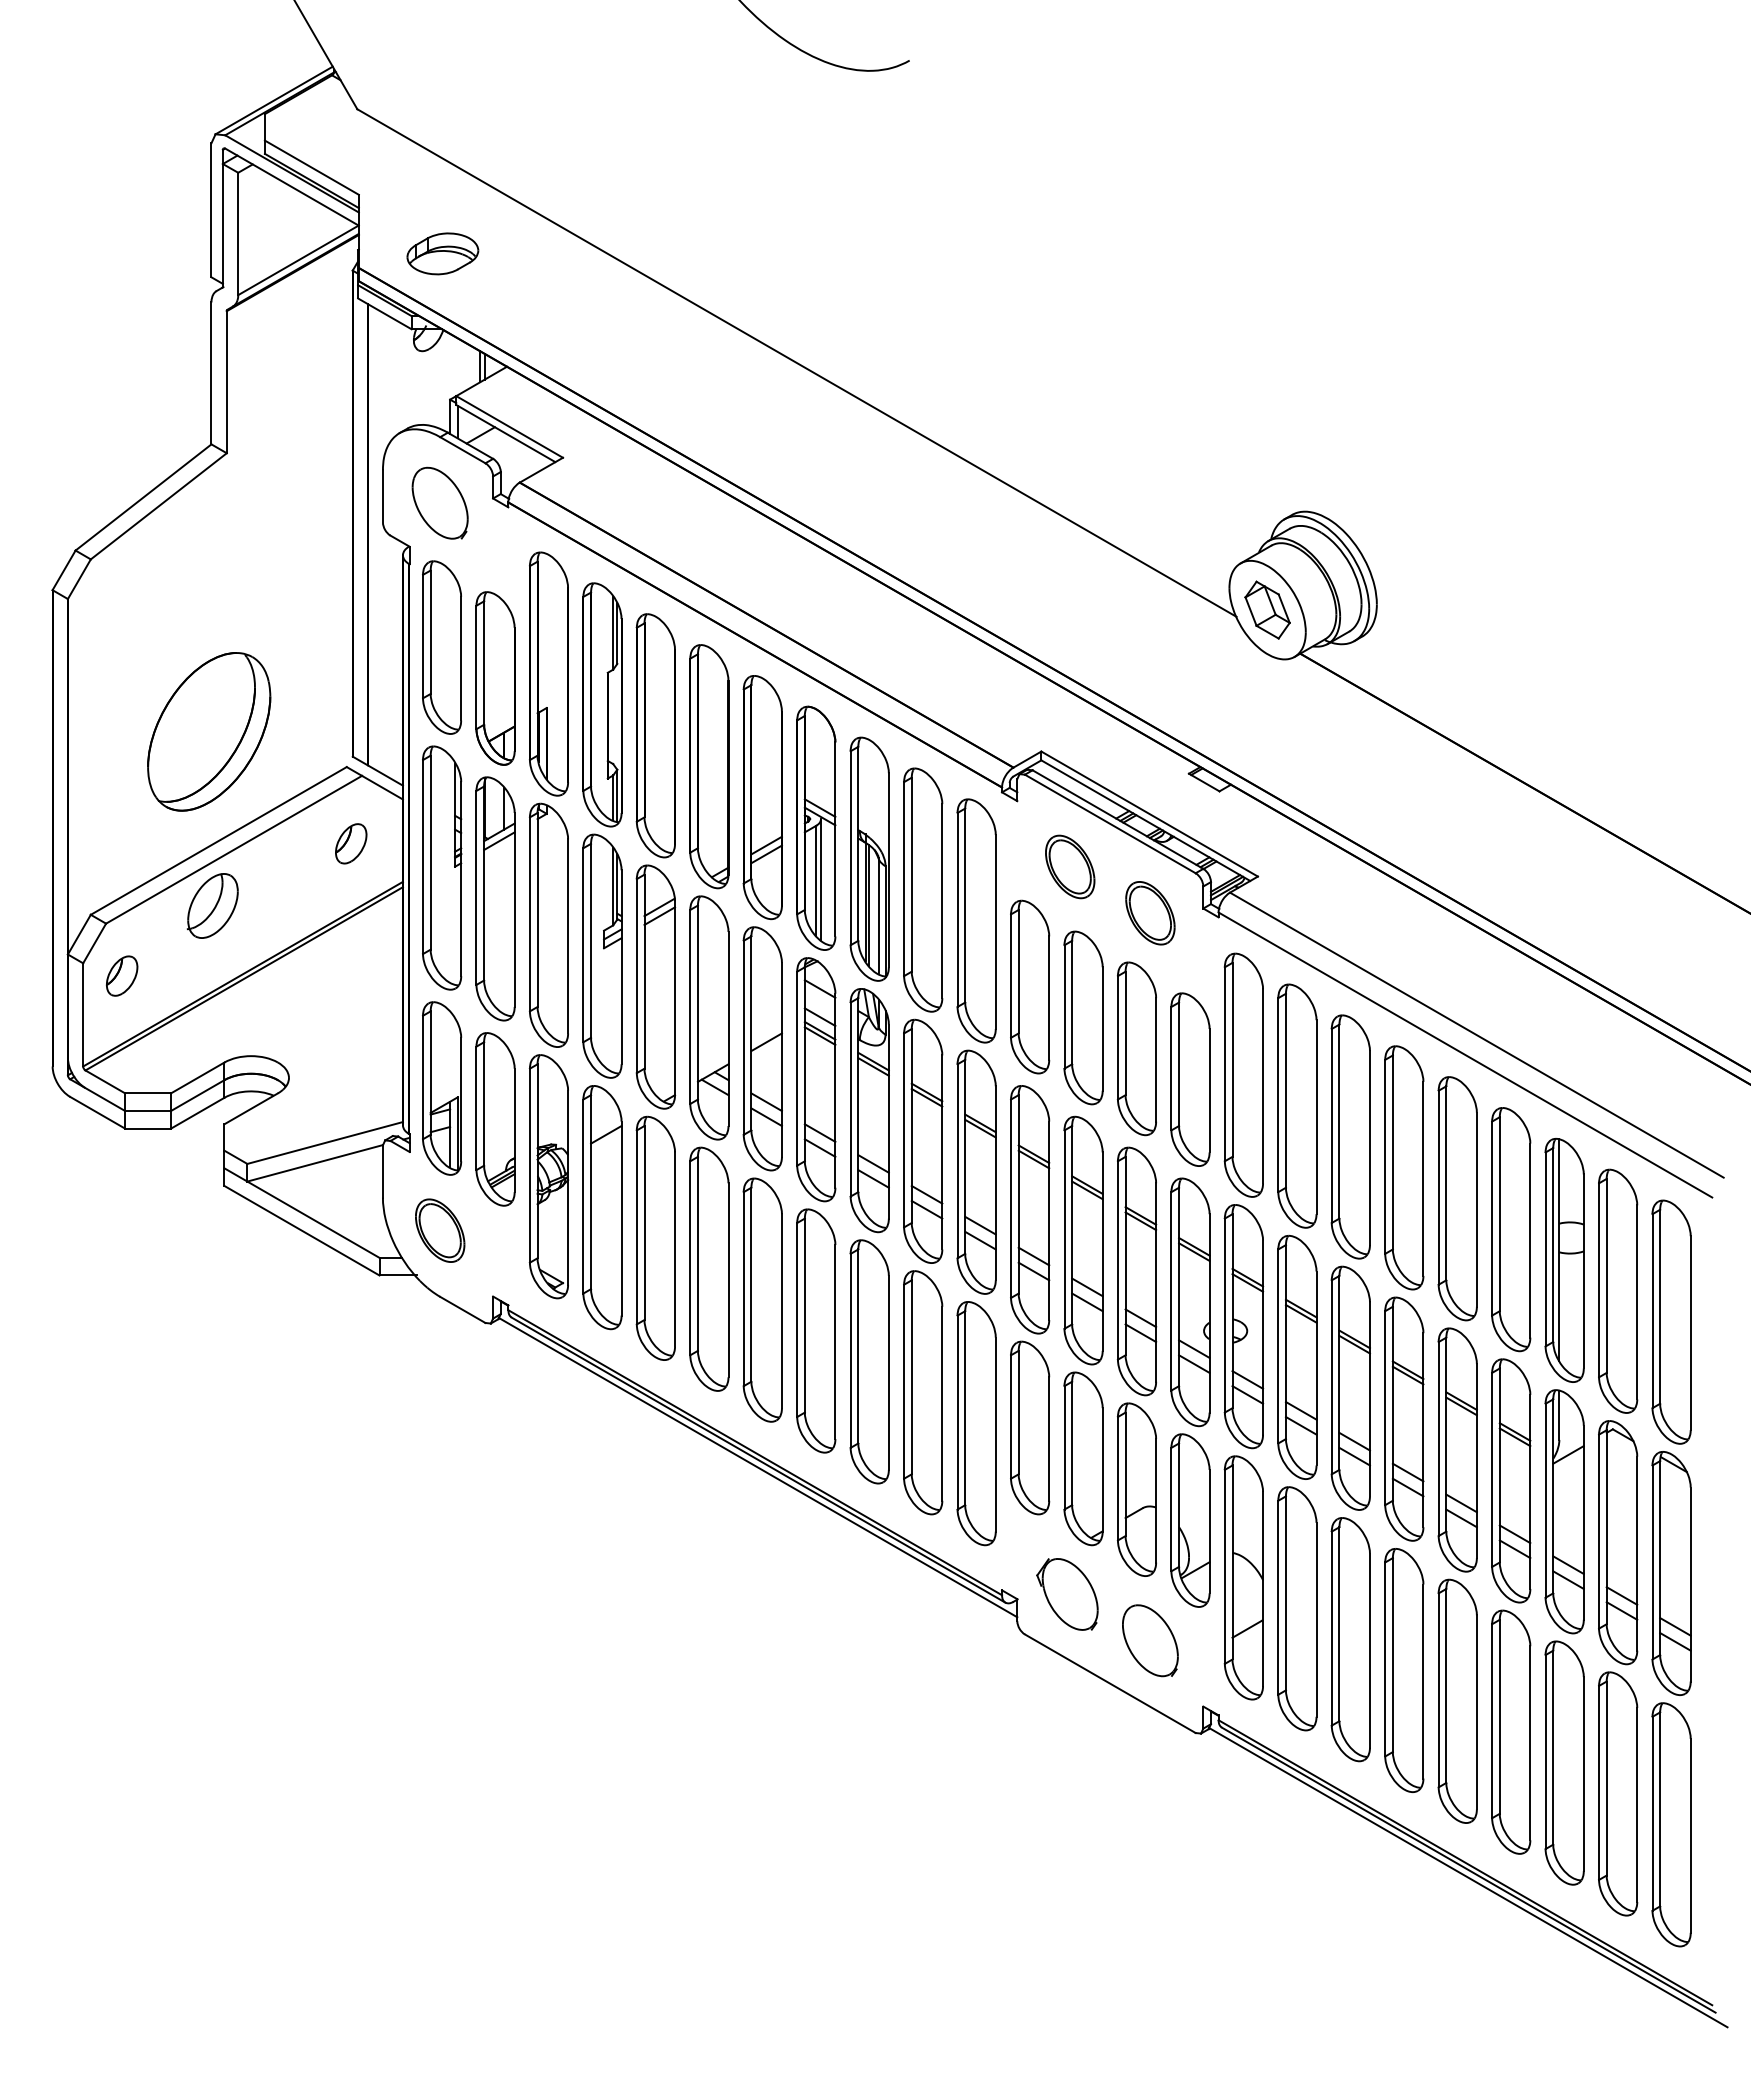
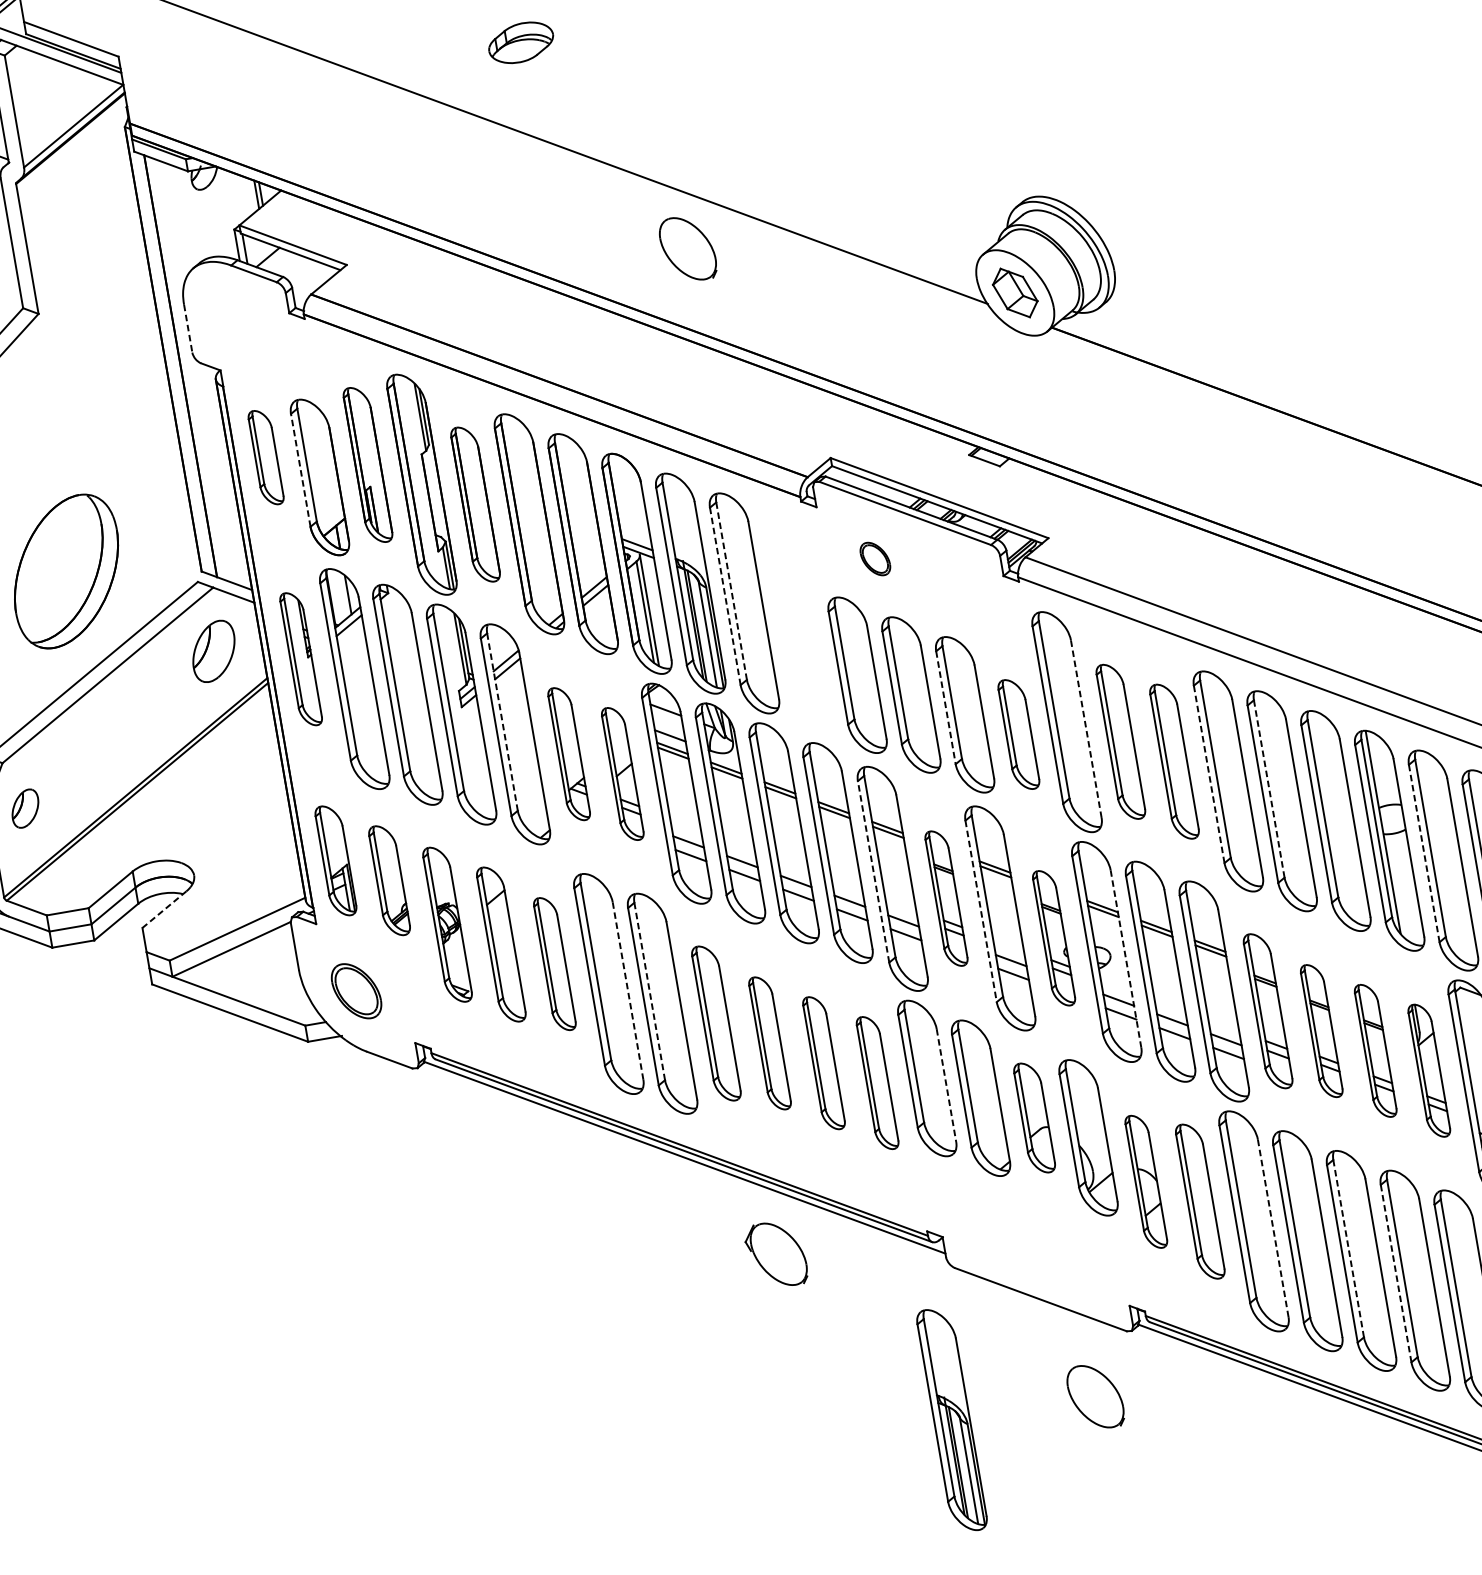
part: (442, 253) -> (520, 42), moved
line: (382, 496) -> (187, 328), solid -> dashed
part: (439, 502) -> (687, 248), moved
part: (441, 647) -> (265, 457), size x0.6
line: (476, 667) -> (300, 470), solid -> dashed
part: (548, 673) -> (367, 464), size x0.7
part: (655, 735) -> (475, 504), size x0.7
part: (351, 843) -> (214, 651), size x1.6
part: (1070, 866) -> (875, 558), size x0.6
part: (442, 867) -> (301, 658), size x0.6
line: (911, 874) -> (731, 591), solid -> dashed
line: (904, 879) -> (725, 596), solid -> dashed
part: (212, 905) -> (96, 729), removed
part: (1150, 913) -> (956, 588), removed
part: (976, 920) -> (798, 622), removed
line: (644, 971) -> (502, 721), solid -> dashed
part: (709, 1017) -> (569, 753), size x0.6
line: (1117, 1037) -> (945, 707), solid -> dashed
part: (762, 1048) -> (622, 773), size x0.6
part: (1190, 1079) -> (1018, 734), size x0.7
line: (1263, 1086) -> (1086, 729), solid -> dashed
part: (442, 1088) -> (336, 860), size x0.7
part: (1297, 1105) -> (1120, 741), size x0.7
line: (251, 1108) -> (164, 909), solid -> dashed
part: (495, 1119) -> (389, 880), size x0.7
part: (1350, 1136) -> (1174, 761), size x0.7
line: (1385, 1156) -> (1209, 774), solid -> dashed
part: (548, 1176) -> (447, 924), size x0.7
line: (1446, 1183) -> (1269, 789), solid -> dashed
line: (1011, 1198) -> (873, 871), solid -> dashed
part: (602, 1207) -> (501, 944), size x0.7
part: (655, 1237) -> (554, 963), size x0.6
part: (1083, 1240) -> (946, 898), size x0.6
line: (1117, 1260) -> (980, 911), solid -> dashed
line: (728, 1280) -> (628, 991), solid -> dashed
line: (1599, 1280) -> (1424, 853), solid -> dashed
line: (751, 1284) -> (649, 991), solid -> dashed
part: (1190, 1302) -> (1054, 938), size x0.6
part: (816, 1330) -> (716, 1023), size x0.7
line: (1263, 1337) -> (1126, 958), solid -> dashed
part: (869, 1361) -> (769, 1043), size x0.6
part: (923, 1392) -> (824, 1062), size x0.6
part: (1404, 1418) -> (1268, 1010), size x0.7
part: (976, 1423) -> (877, 1082), size x0.6
line: (1049, 1439) -> (946, 1085), solid -> dashed
part: (1457, 1449) -> (1321, 1030), size x0.6
part: (1511, 1480) -> (1375, 1050), size x0.6
part: (1136, 1489) -> (1034, 1117), size x0.7
part: (1564, 1511) -> (1429, 1070), size x0.6
part: (1243, 1577) -> (1146, 1181), size x0.6
part: (1067, 1594) -> (776, 1254), moved
part: (1297, 1608) -> (1200, 1201), size x0.7
part: (1150, 1640) -> (1095, 1396), moved
line: (1369, 1650) -> (1272, 1228), solid -> dashed
line: (1446, 1685) -> (1348, 1248), solid -> dashed
line: (1492, 1721) -> (1396, 1273), solid -> dashed
part: (993, 1794) -> (951, 1419), added

